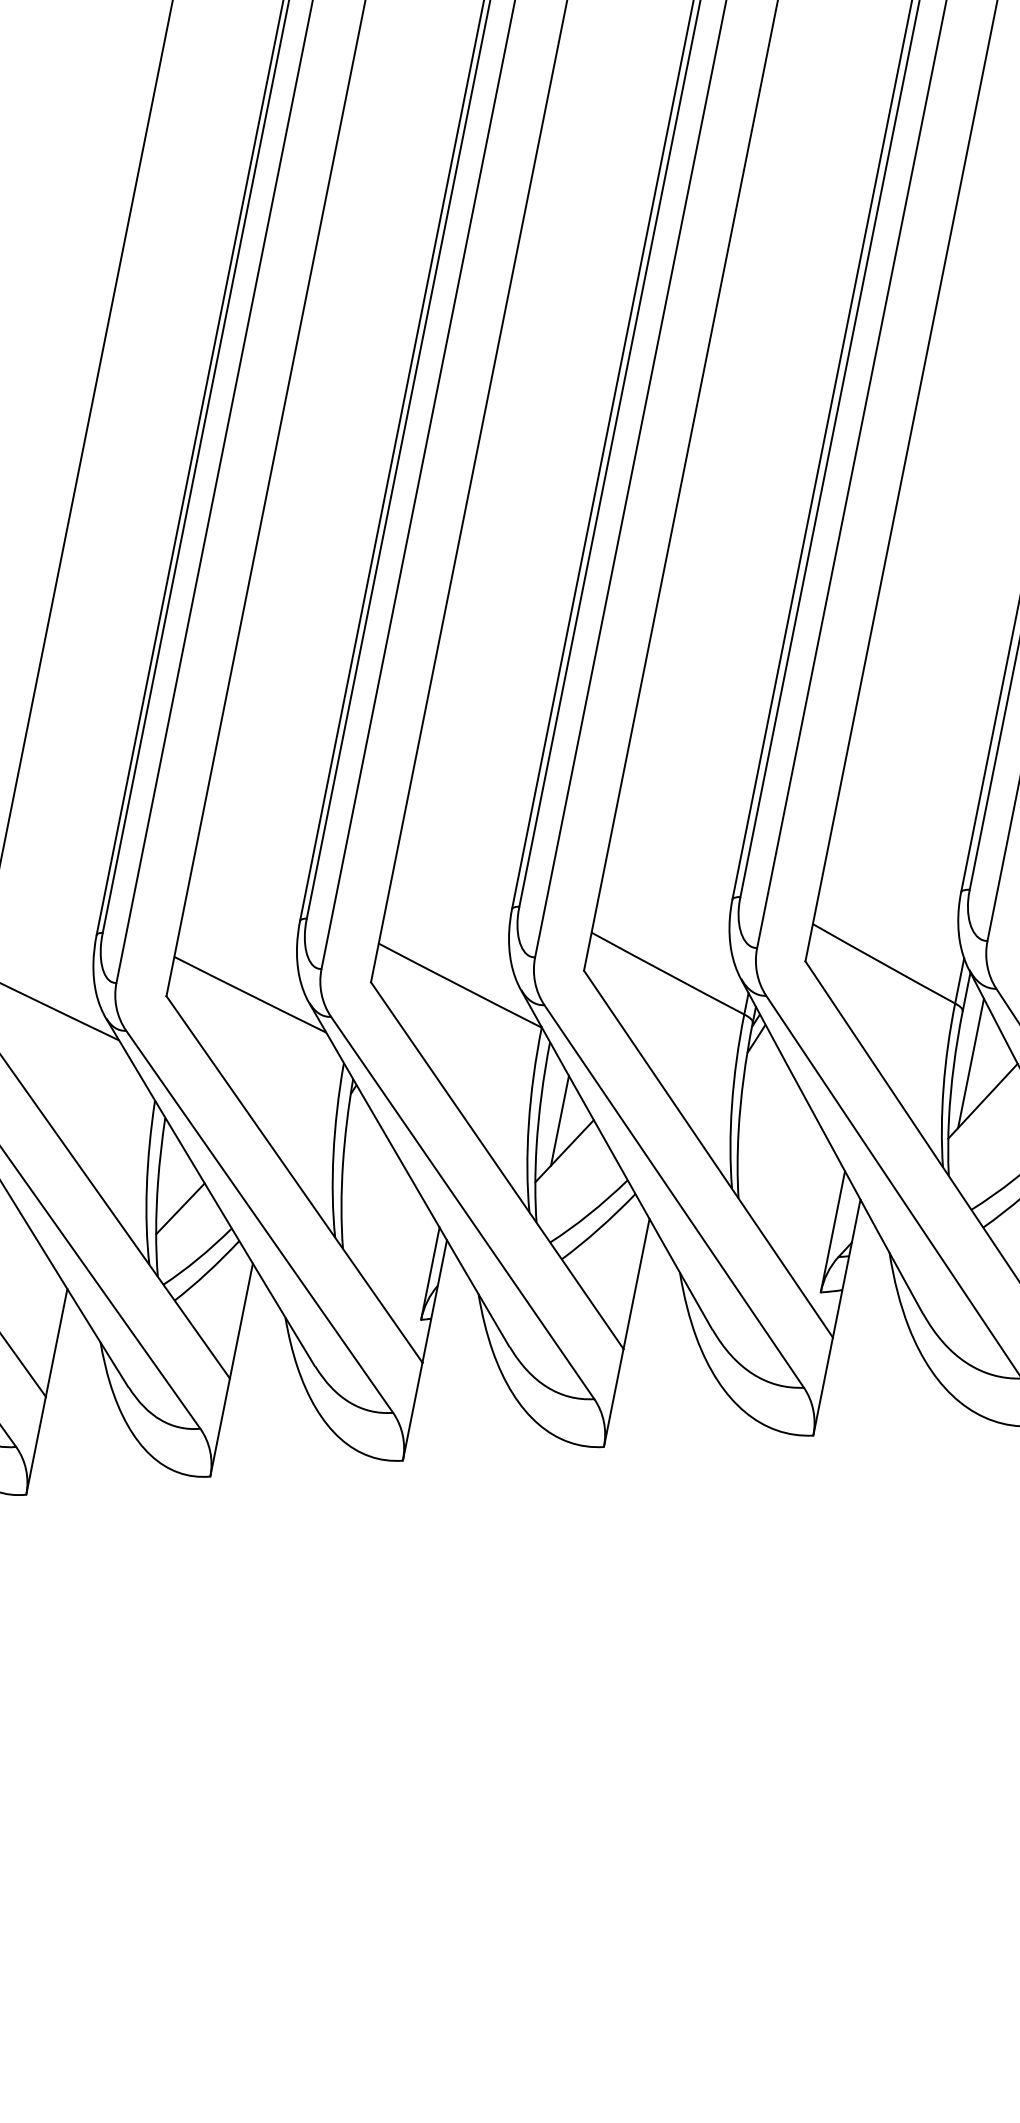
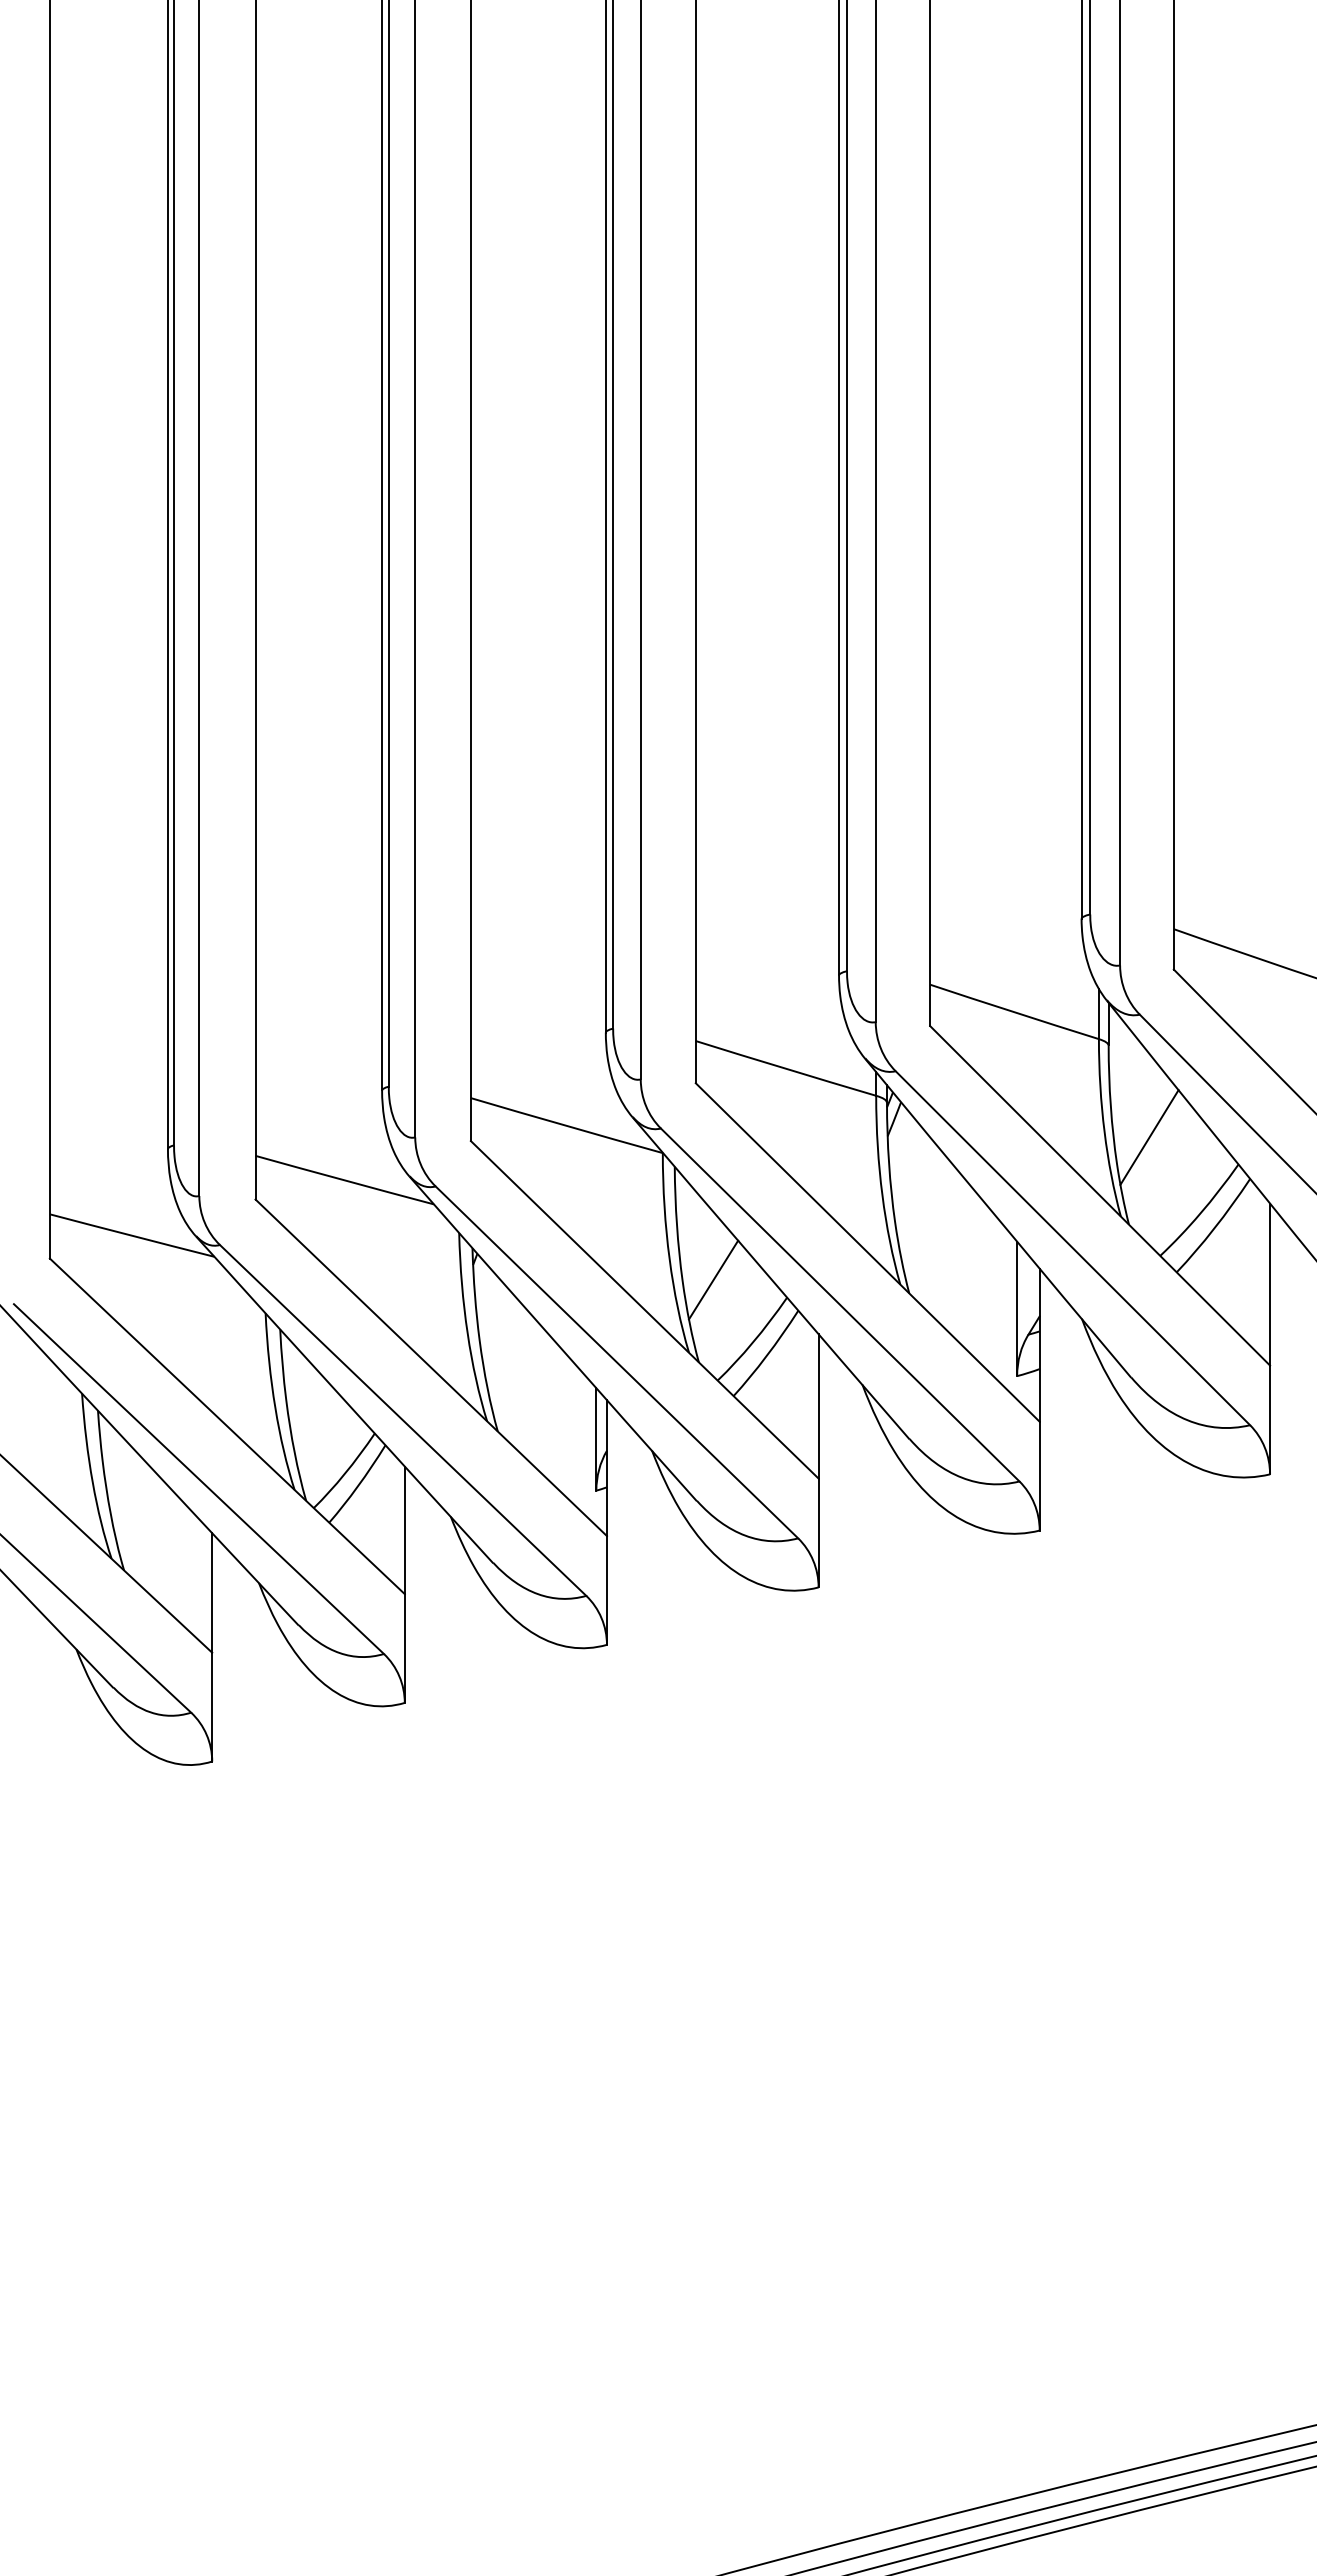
line: (970, 1063) -> (1128, 1099), removed
line: (560, 1120) -> (702, 1248), removed
line: (180, 1208) -> (315, 1423), removed

